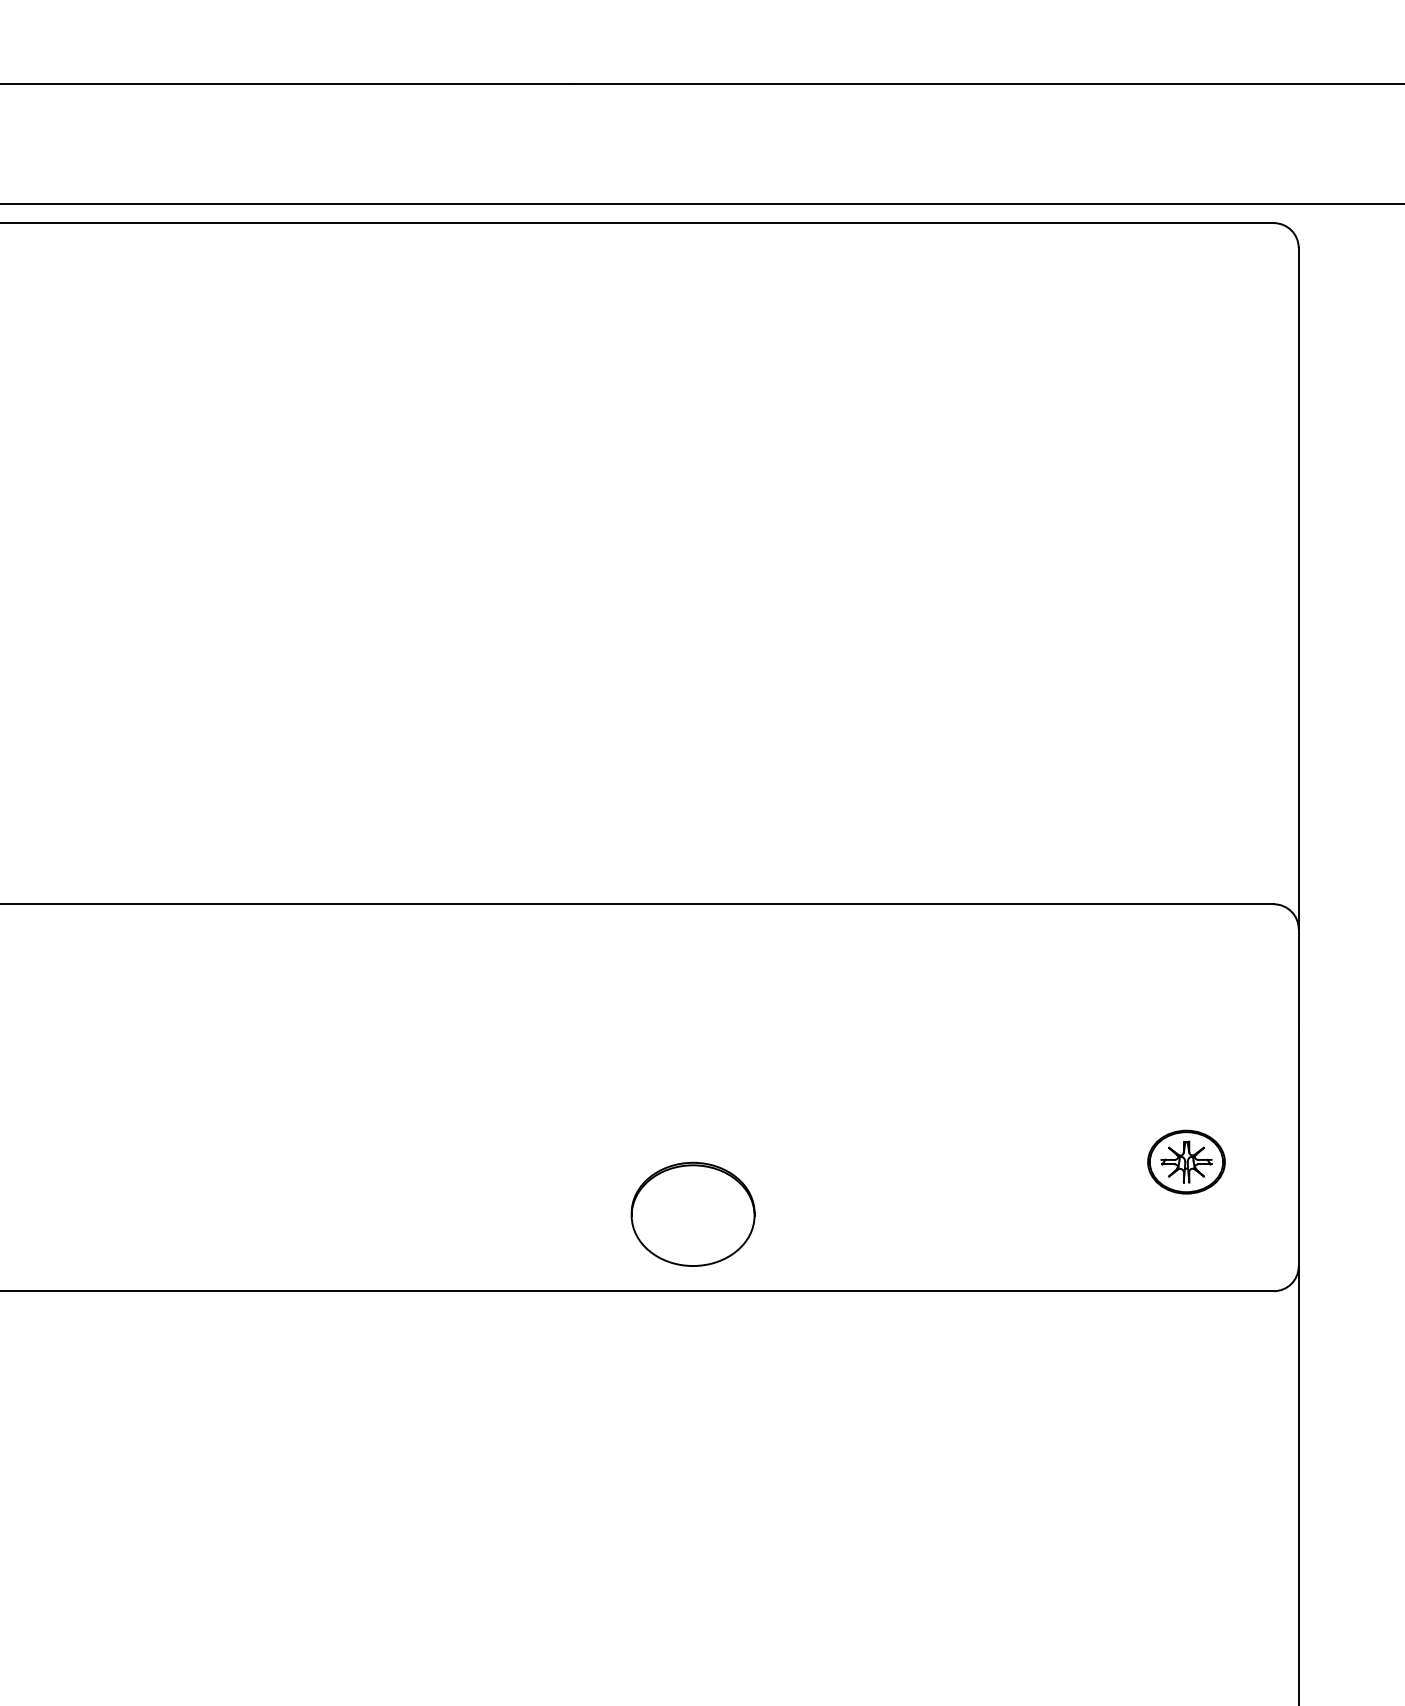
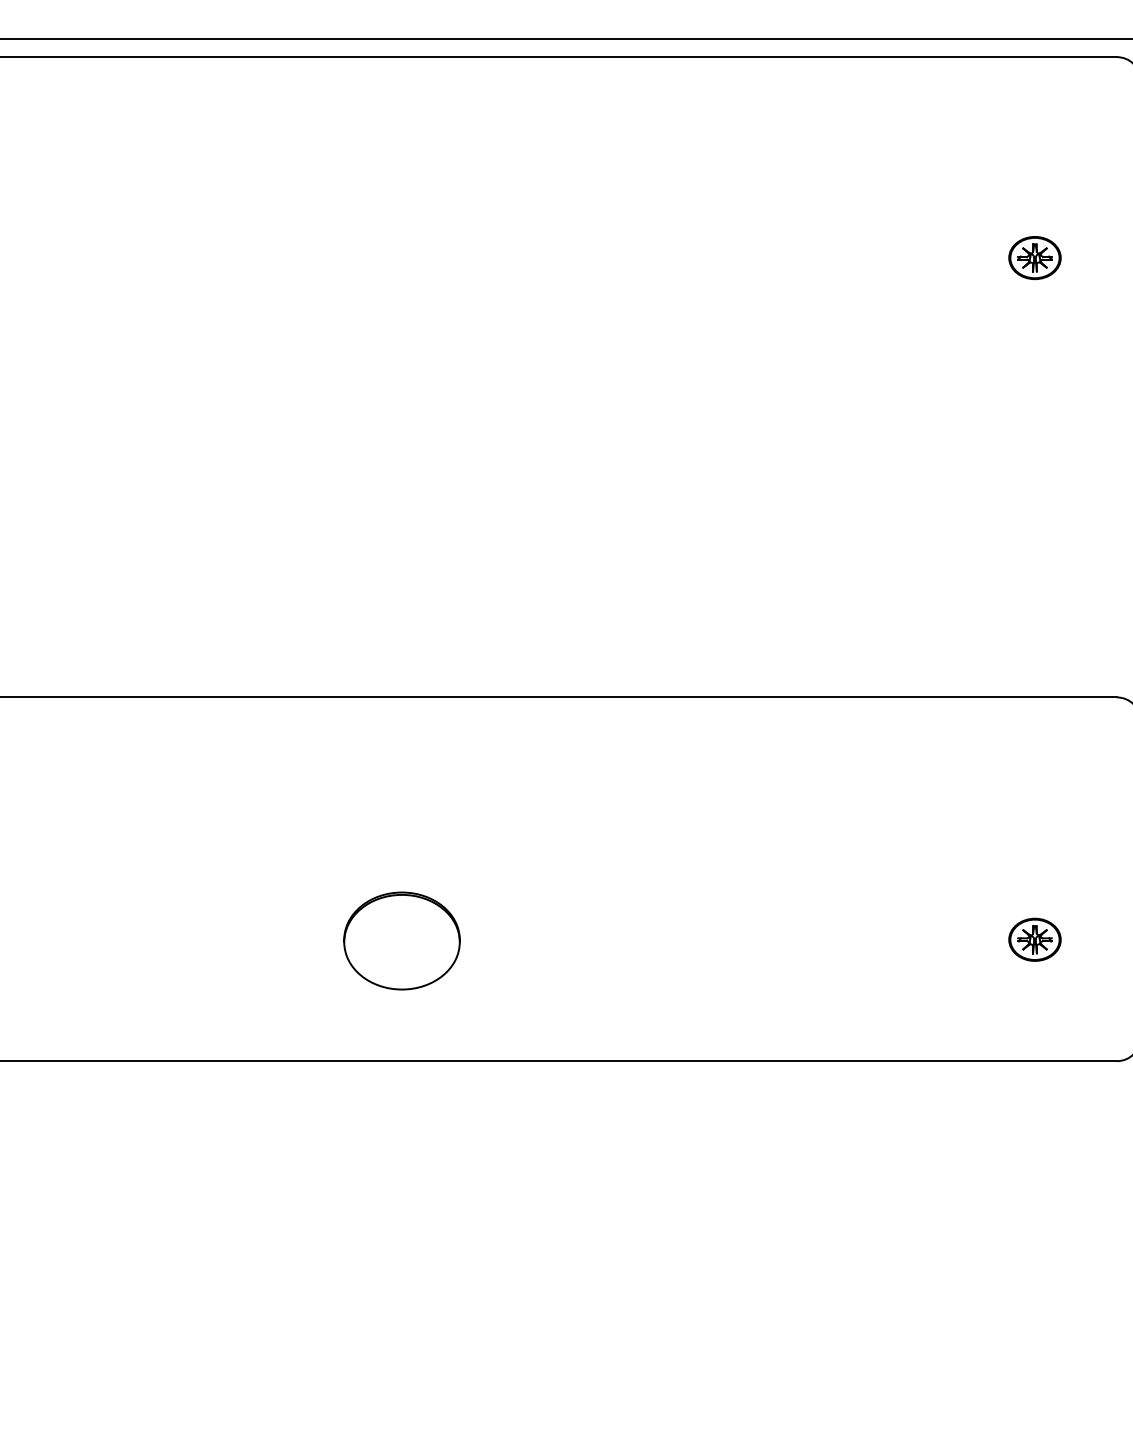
part: (1186, 436) -> (1034, 257), added
part: (1186, 1161) -> (1034, 939), size x0.71
part: (692, 1213) -> (401, 940), moved

